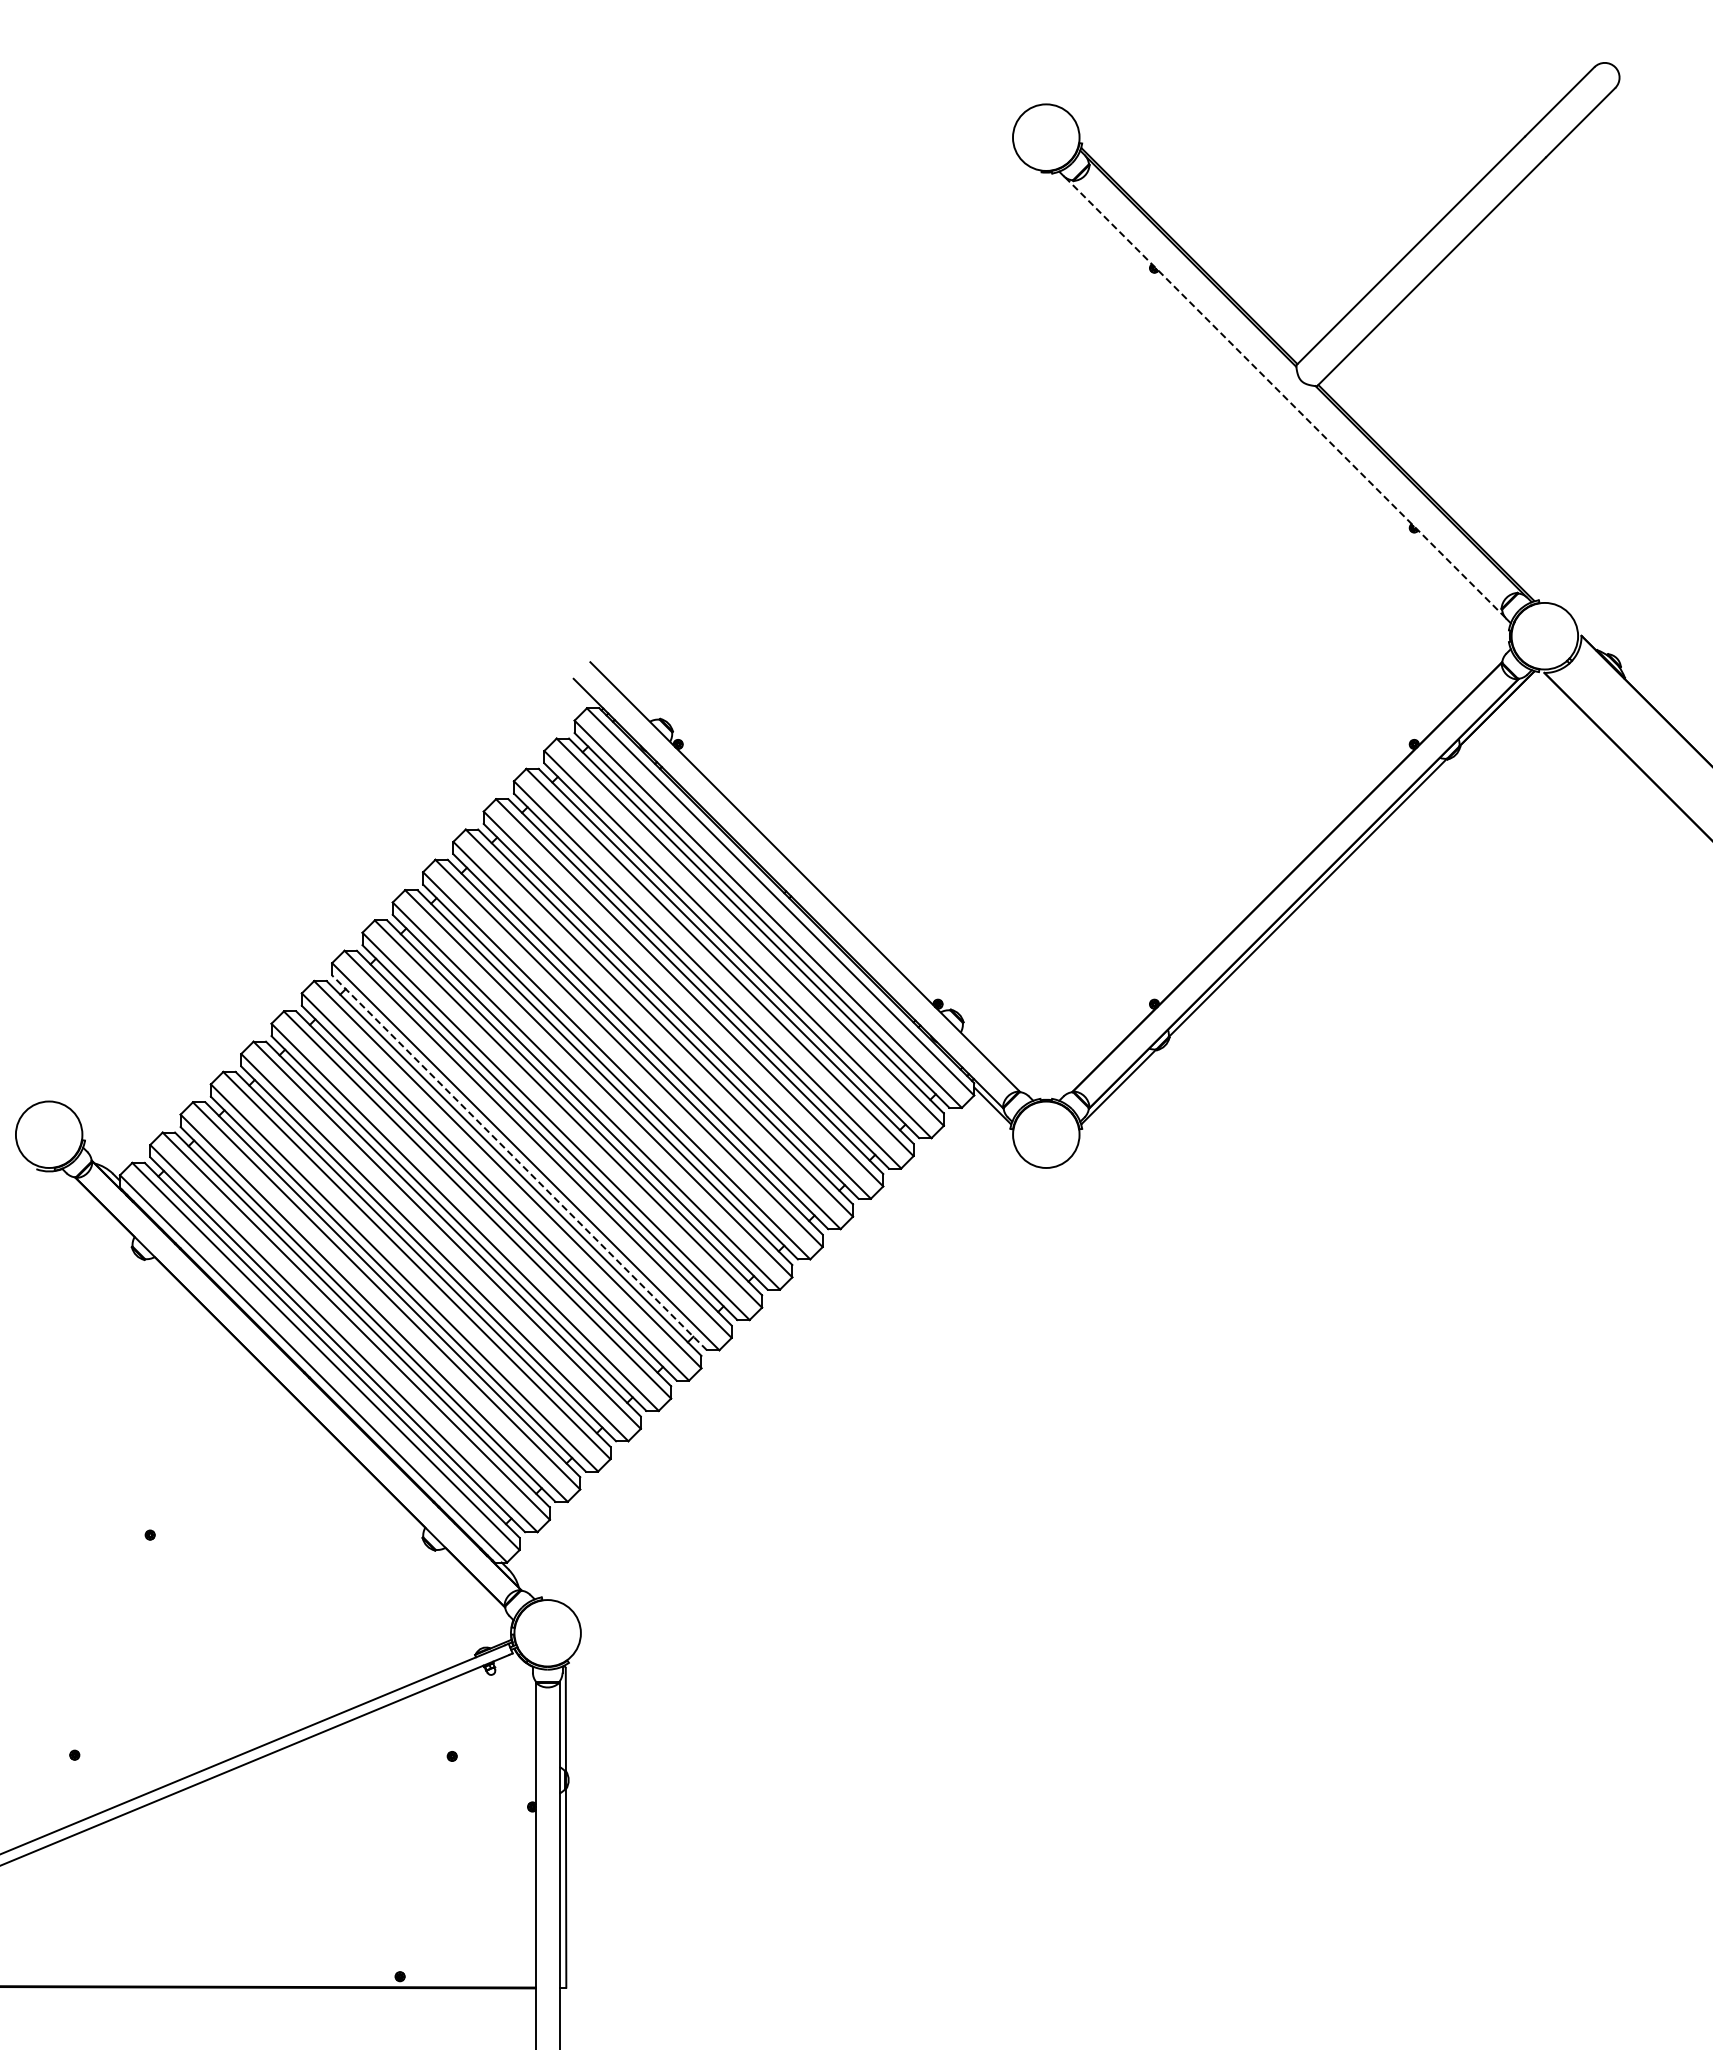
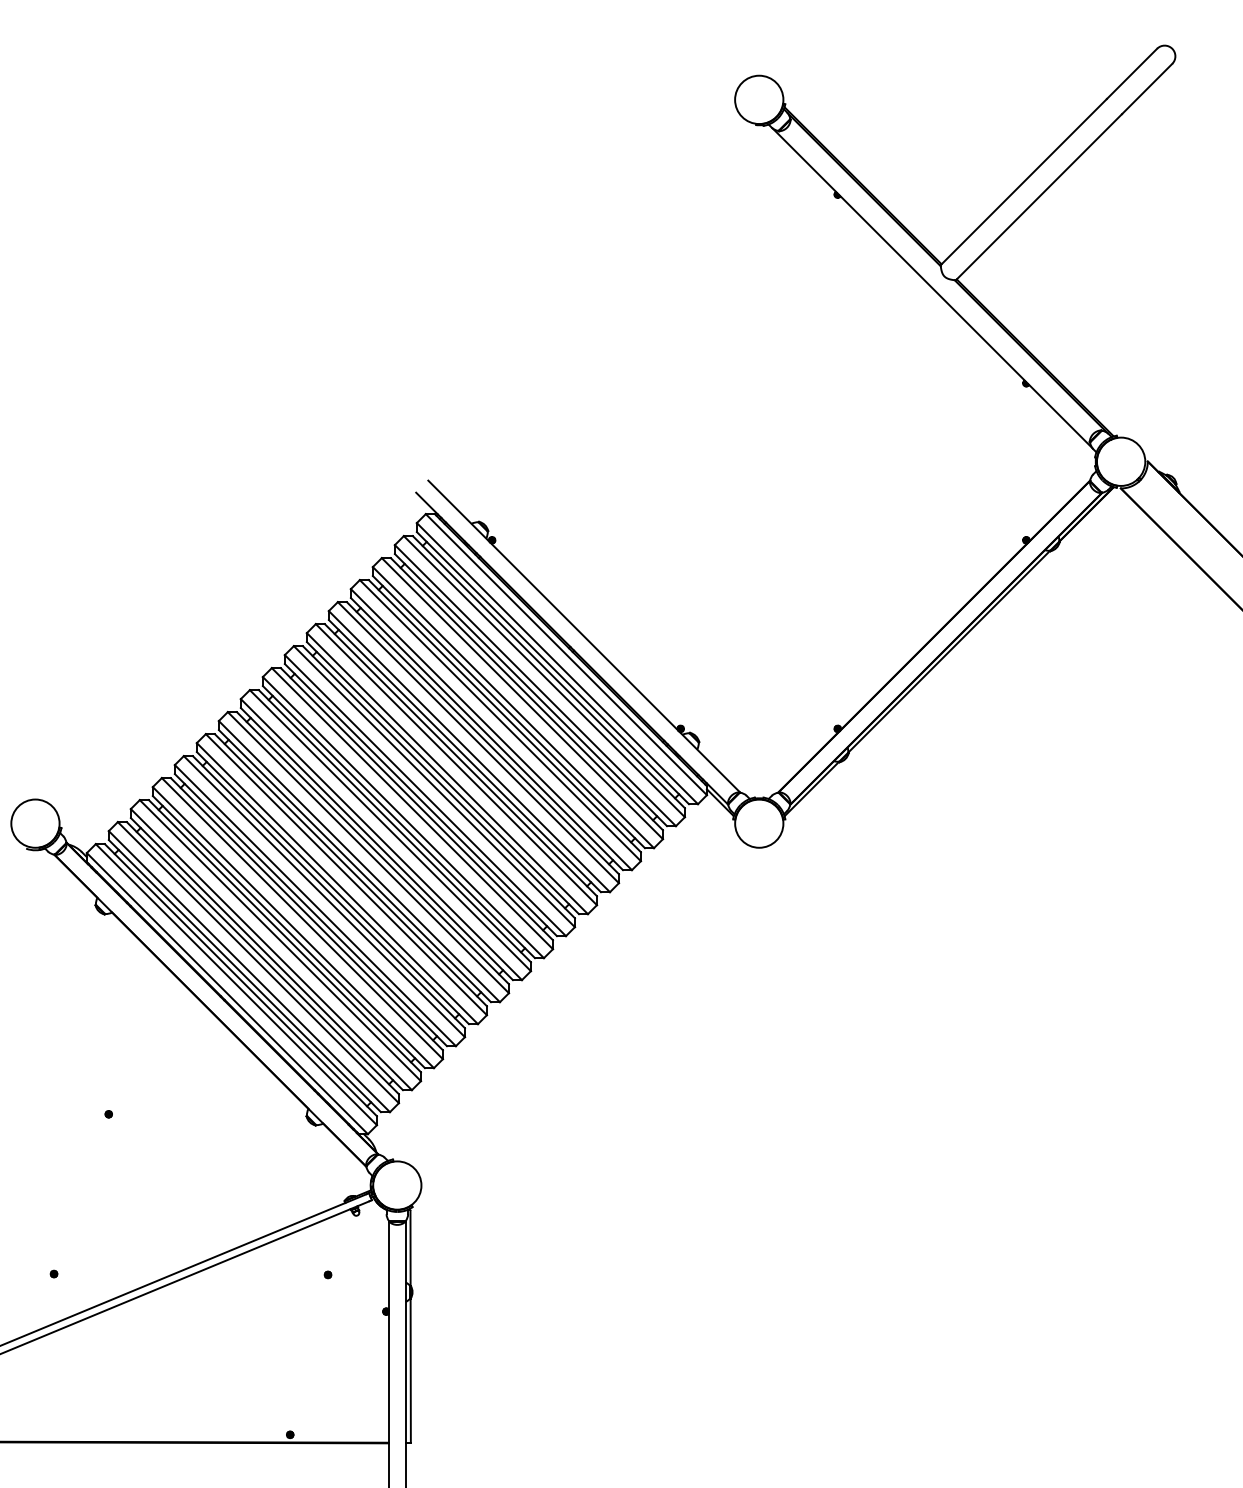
line: (1285, 397) -> (932, 288), dashed -> solid
line: (519, 1162) -> (376, 843), dashed -> solid

